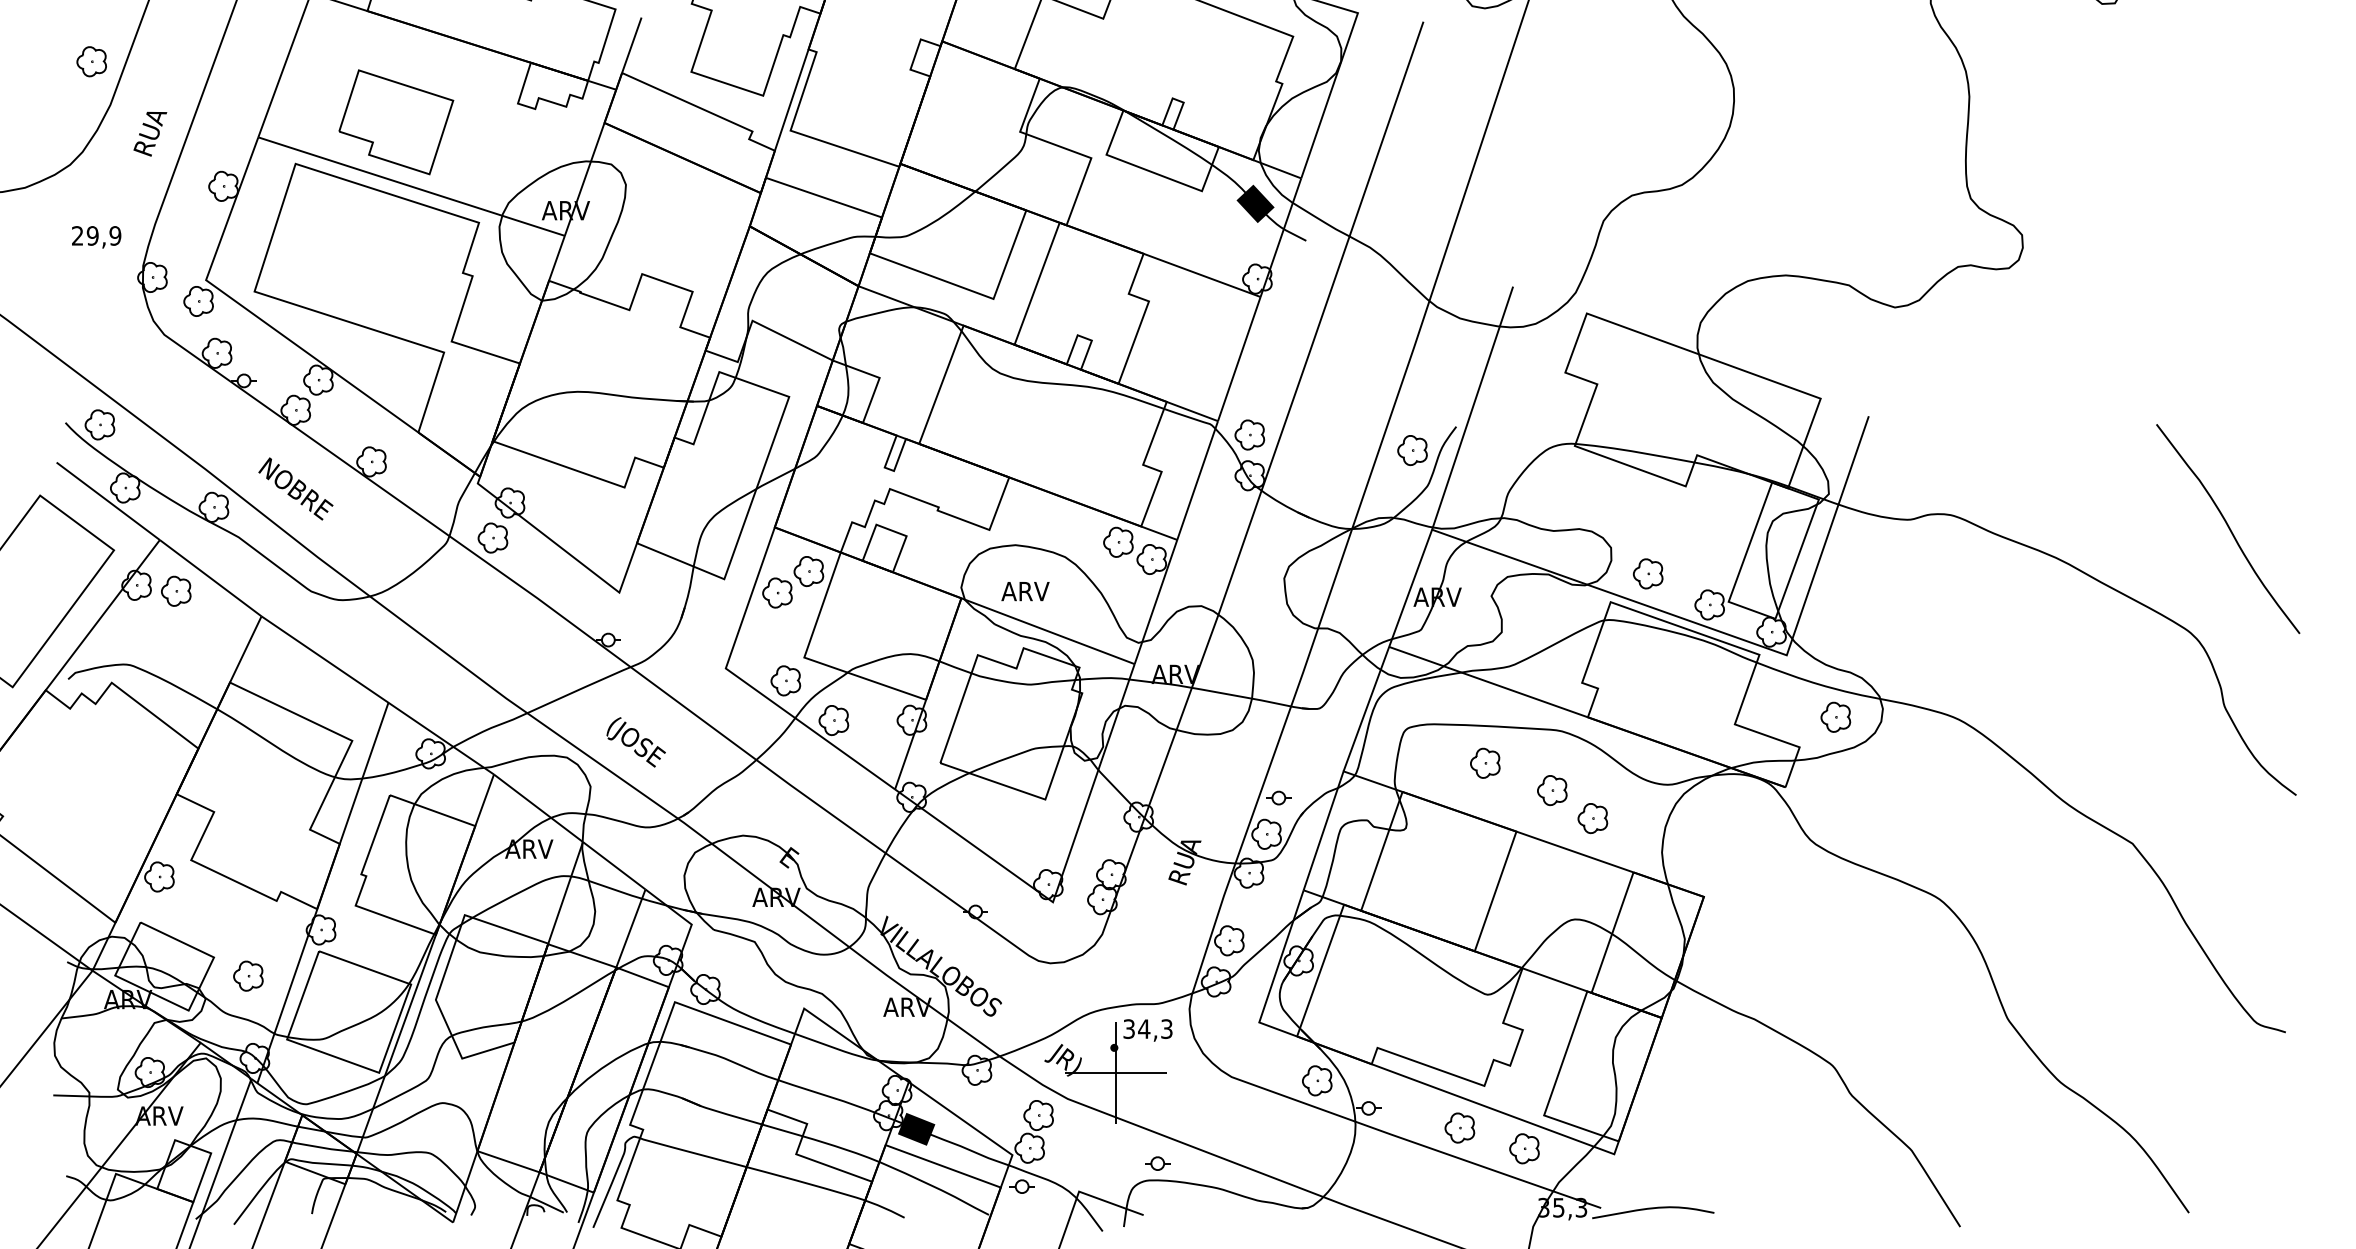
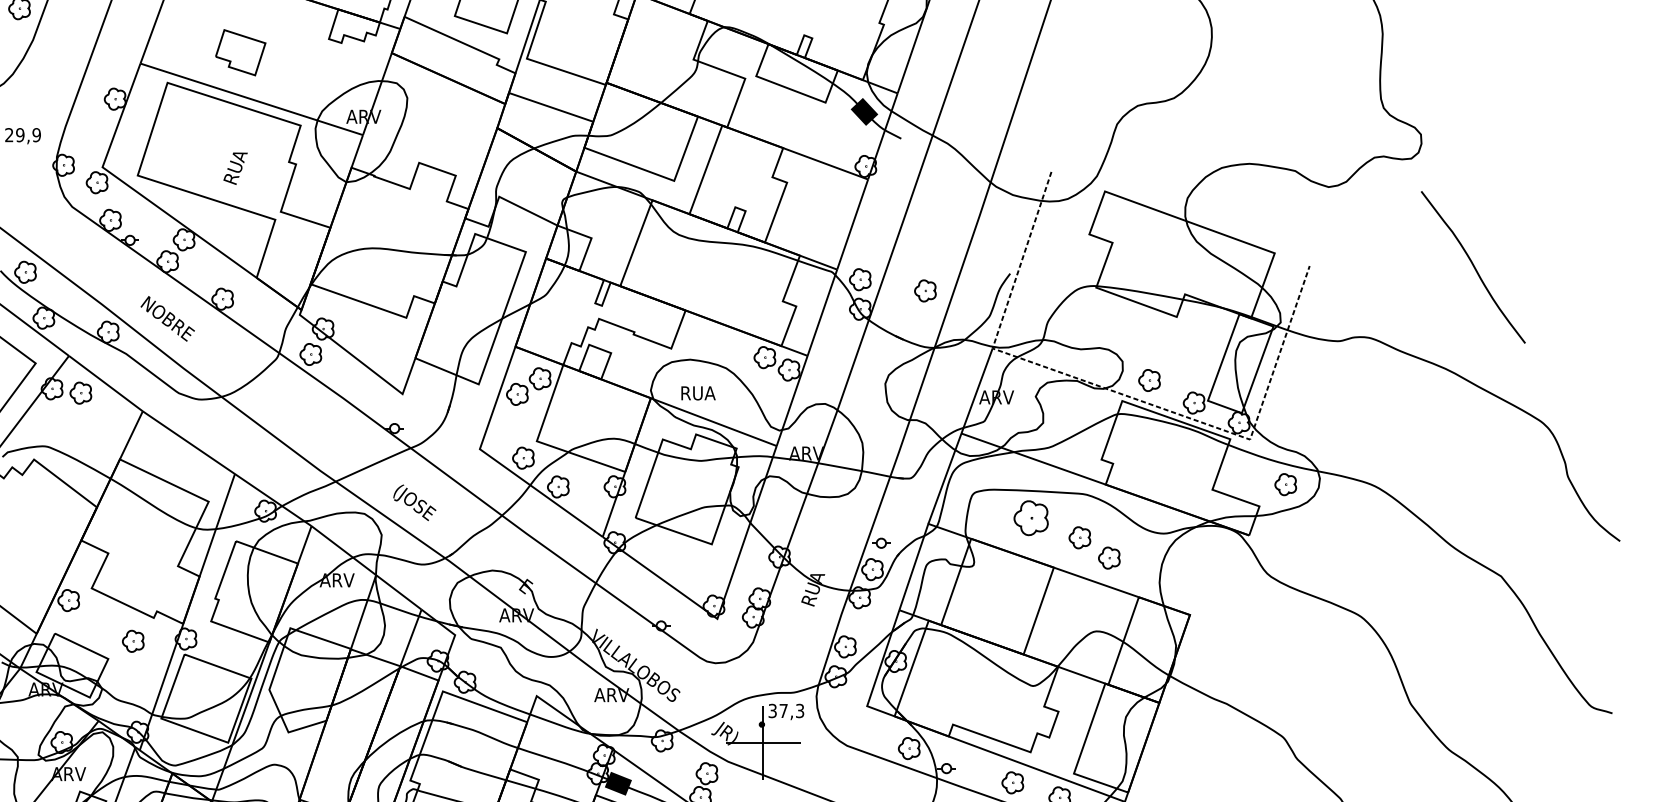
part: (396, 122) -> (240, 52), size x0.6
text: (150, 133) -> (235, 168), moved
part: (1412, 450) -> (925, 290), moved
curve: (2228, 528) -> (1473, 266), moved
text: (1025, 591) -> (697, 393), ARV -> RUA
line: (1608, 592) -> (1120, 394), solid -> dashed
part: (1485, 762) -> (1031, 517), size x1.6
part: (248, 975) -> (133, 640), moved
text: (1144, 1028) -> (783, 710), 34,3 -> 37,3

